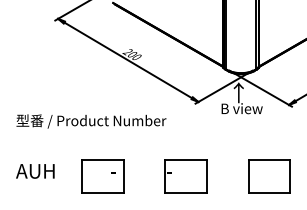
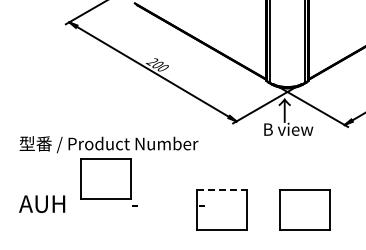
line: (186, 159) -> (222, 190), solid -> dashed
part: (102, 175) -> (105, 178), moved
part: (268, 175) -> (304, 209), moved

